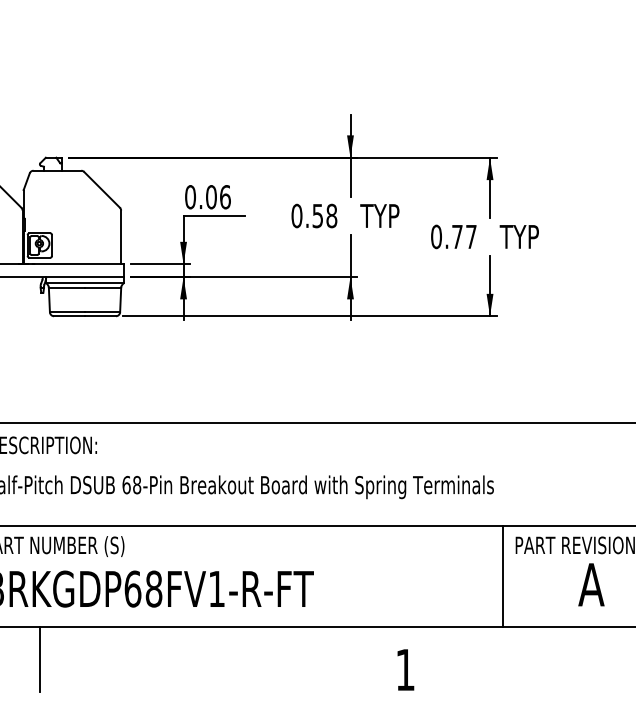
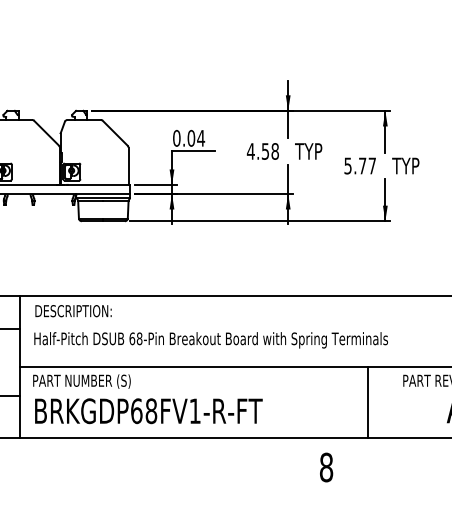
text: (225, 195) -> (201, 137), 0.06 -> 0.04
text: (296, 216) -> (250, 151), 0.58 -> 4.58
text: (435, 236) -> (347, 165), 0.77 -> 5.77
line: (503, 576) -> (368, 402), moved
line: (40, 658) -> (72, 459), removed
text: (405, 669) -> (326, 467), 1 -> 8

